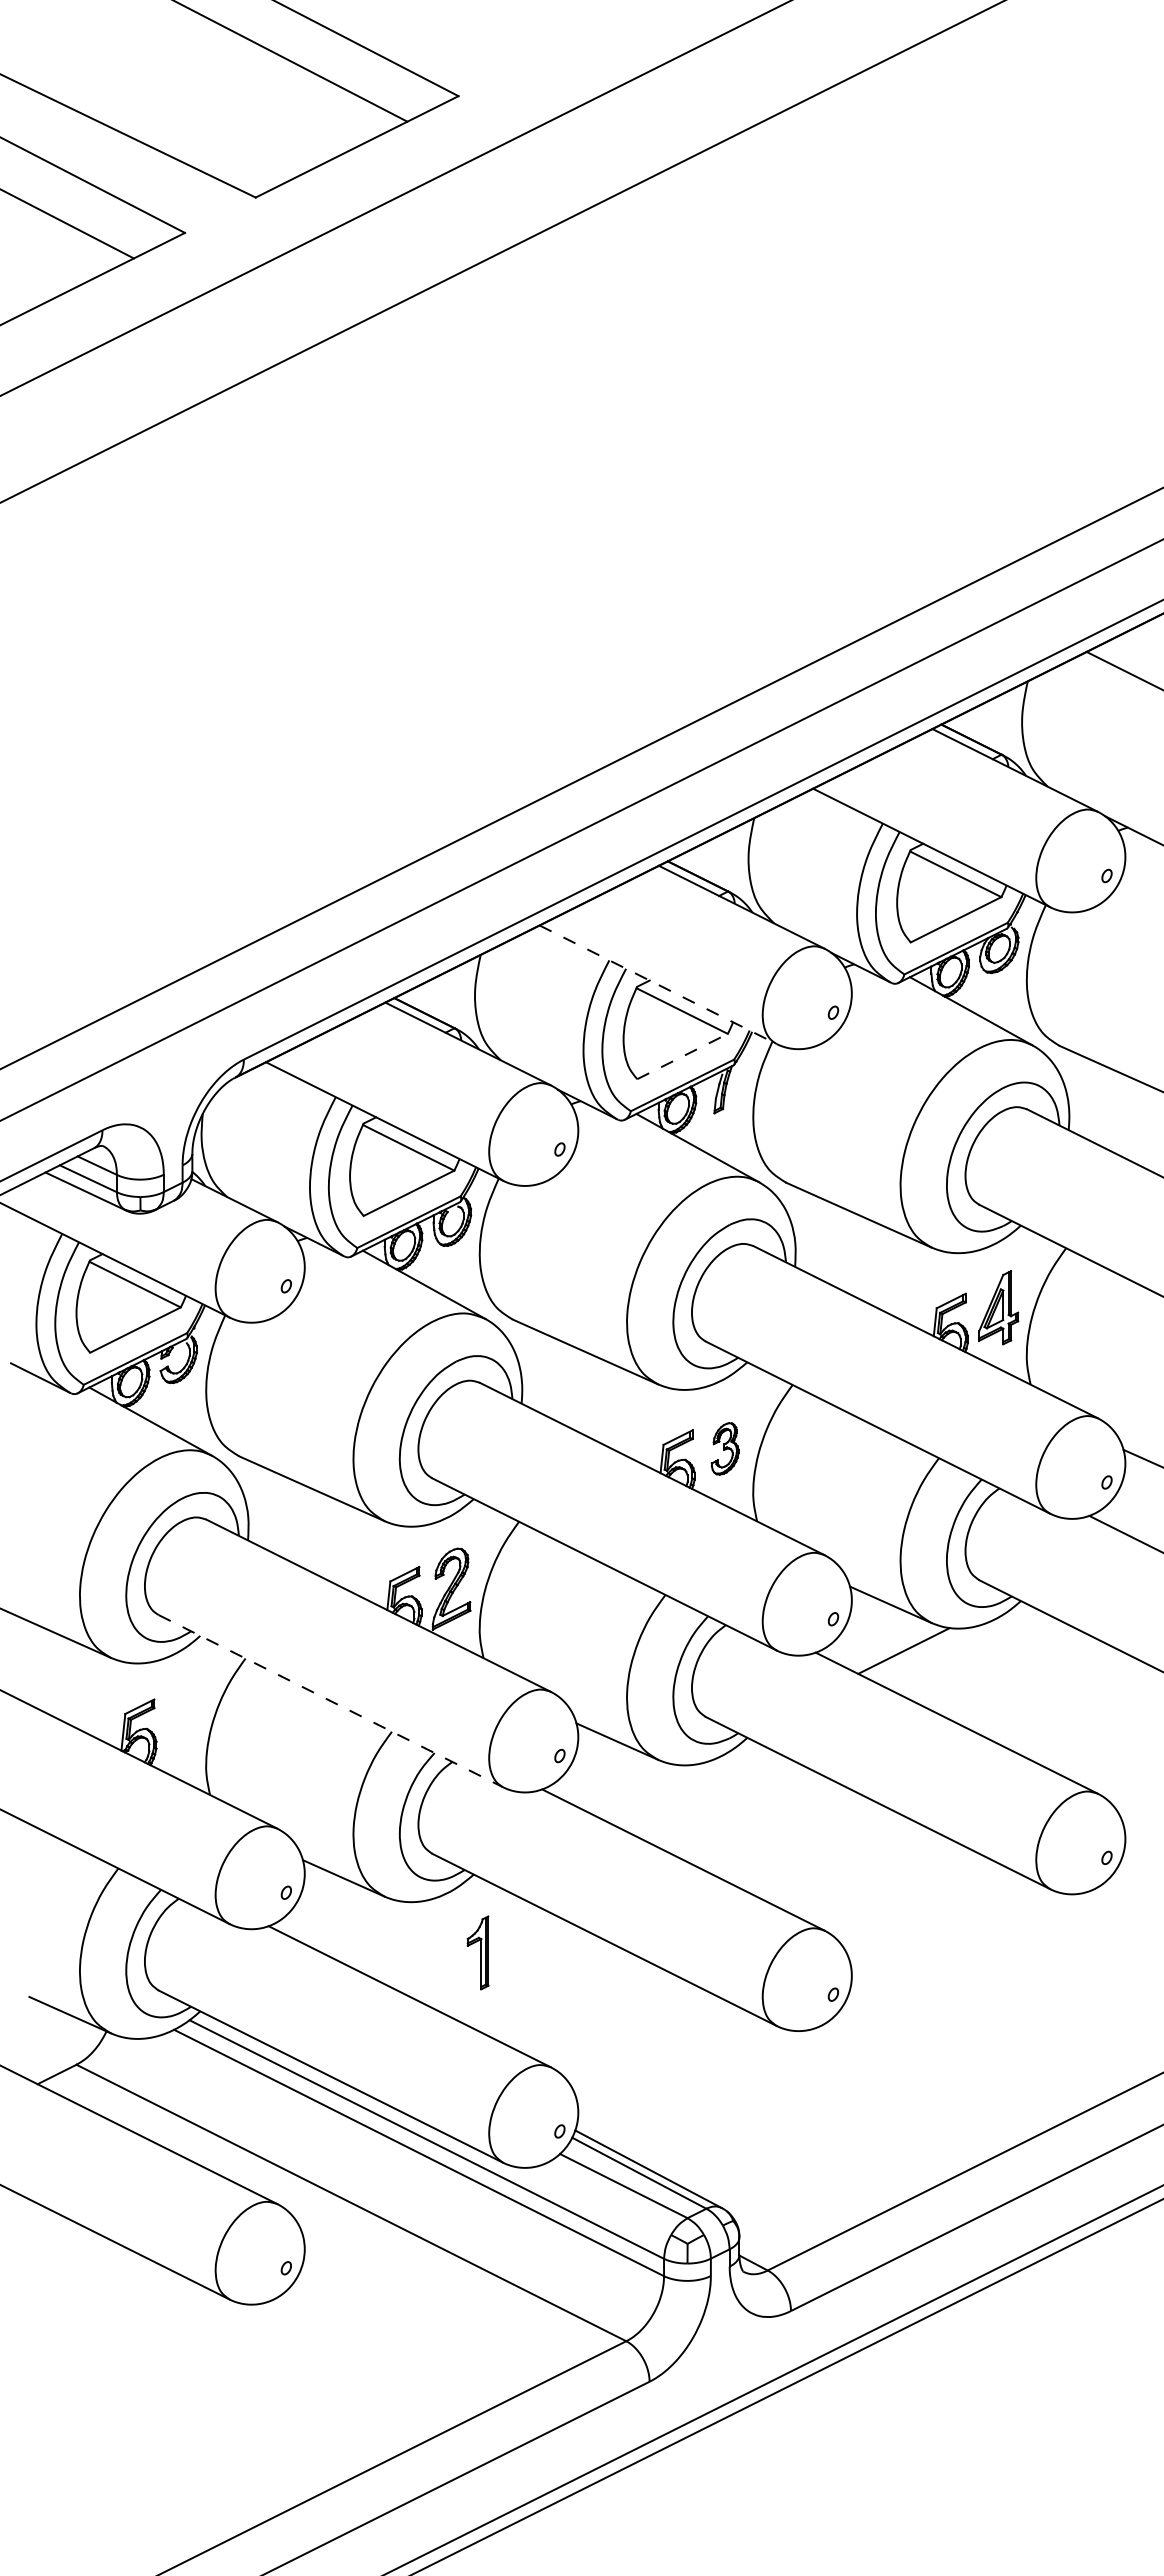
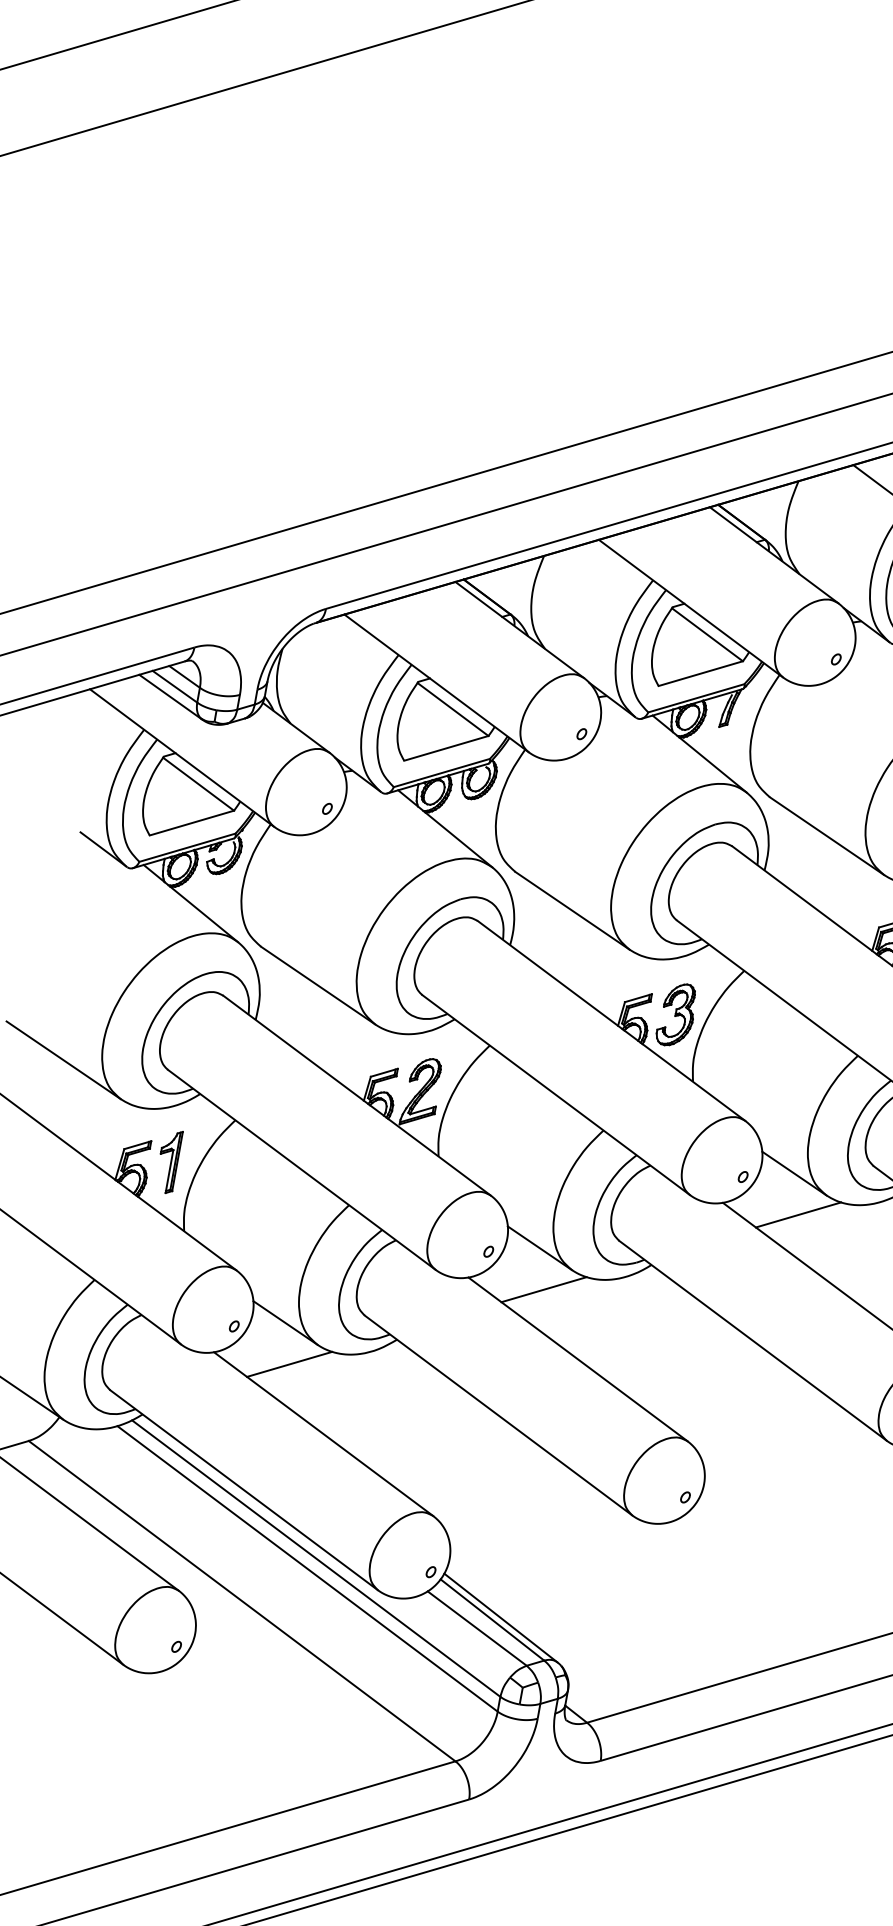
line: (658, 984) -> (691, 608), dashed -> solid
line: (682, 1056) -> (700, 673), dashed -> solid
part: (725, 1448) -> (677, 1014), size x1.43
line: (331, 1701) -> (302, 1170), dashed -> solid
line: (630, 1787) -> (544, 1289), added
line: (356, 1924) -> (289, 1364), added
part: (477, 1952) -> (168, 1161), moved

